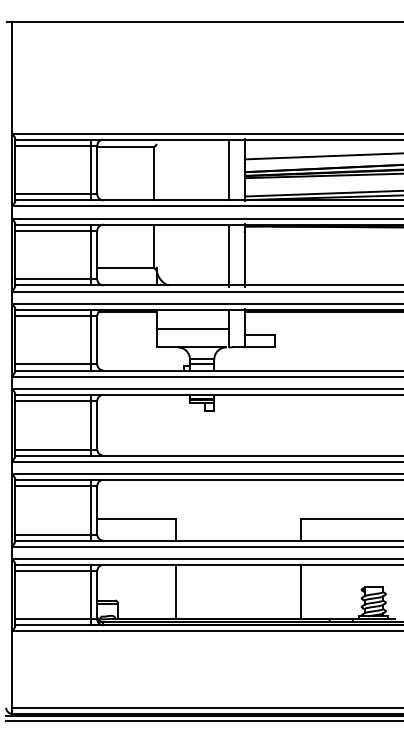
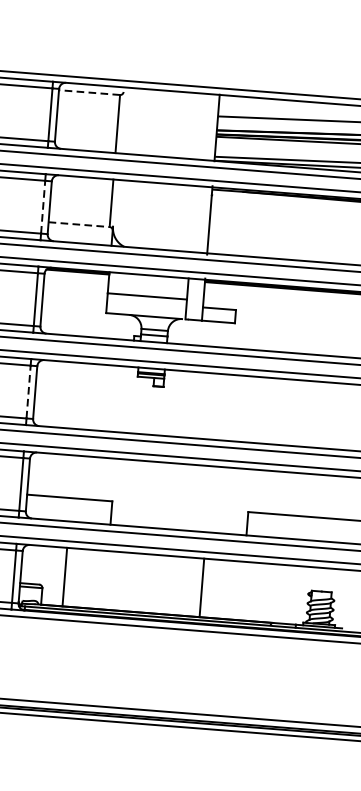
line: (124, 146) -> (88, 92), solid -> dashed
line: (229, 170) -> (200, 127), removed
line: (91, 254) -> (43, 206), solid -> dashed
line: (229, 255) -> (193, 219), removed
line: (125, 268) -> (79, 224), solid -> dashed
line: (91, 424) -> (28, 391), solid -> dashed
line: (175, 591) -> (64, 576), moved
line: (300, 591) -> (201, 587), moved

